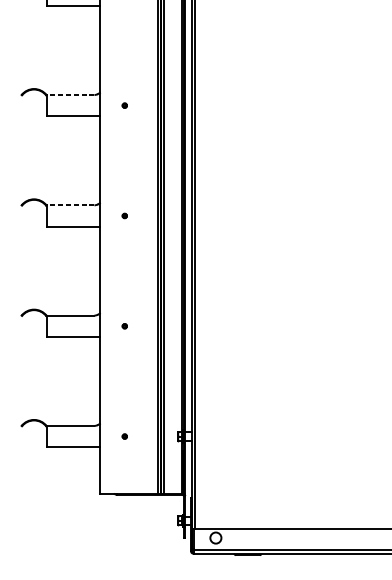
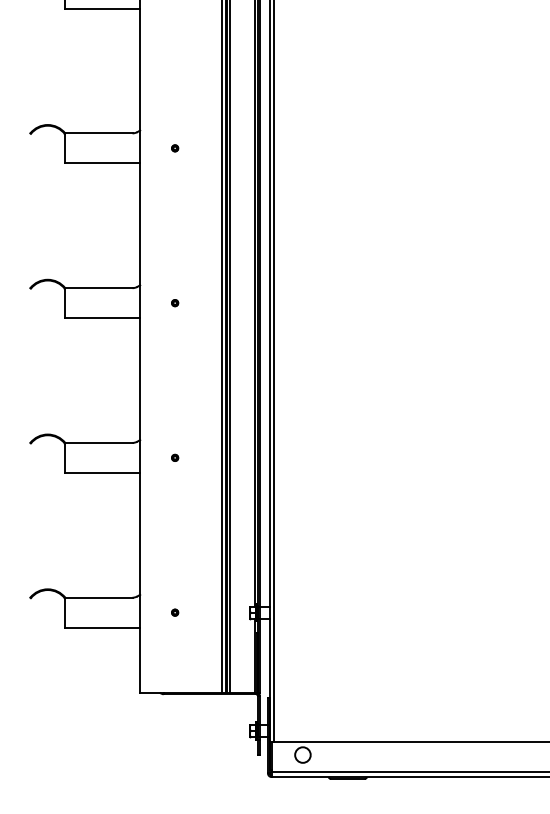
line: (70, 95) -> (98, 133), dashed -> solid
line: (70, 205) -> (98, 288), dashed -> solid

